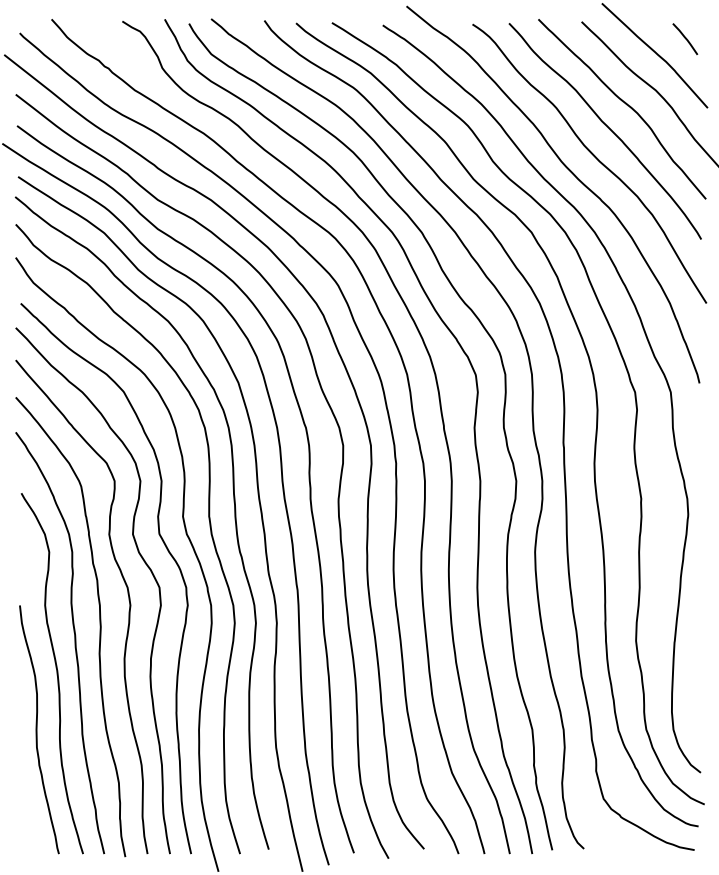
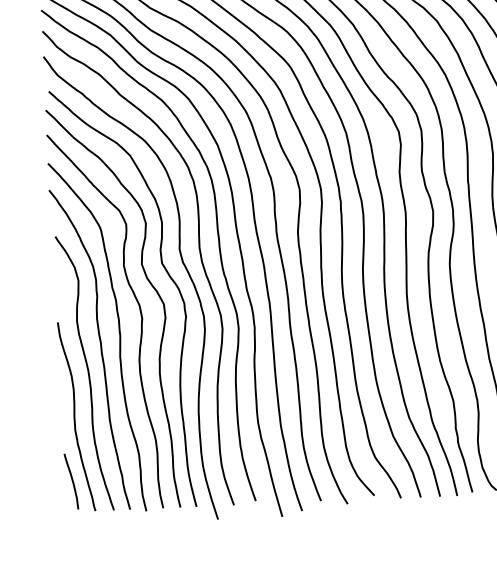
curve: (29, 813) -> (71, 481), added

